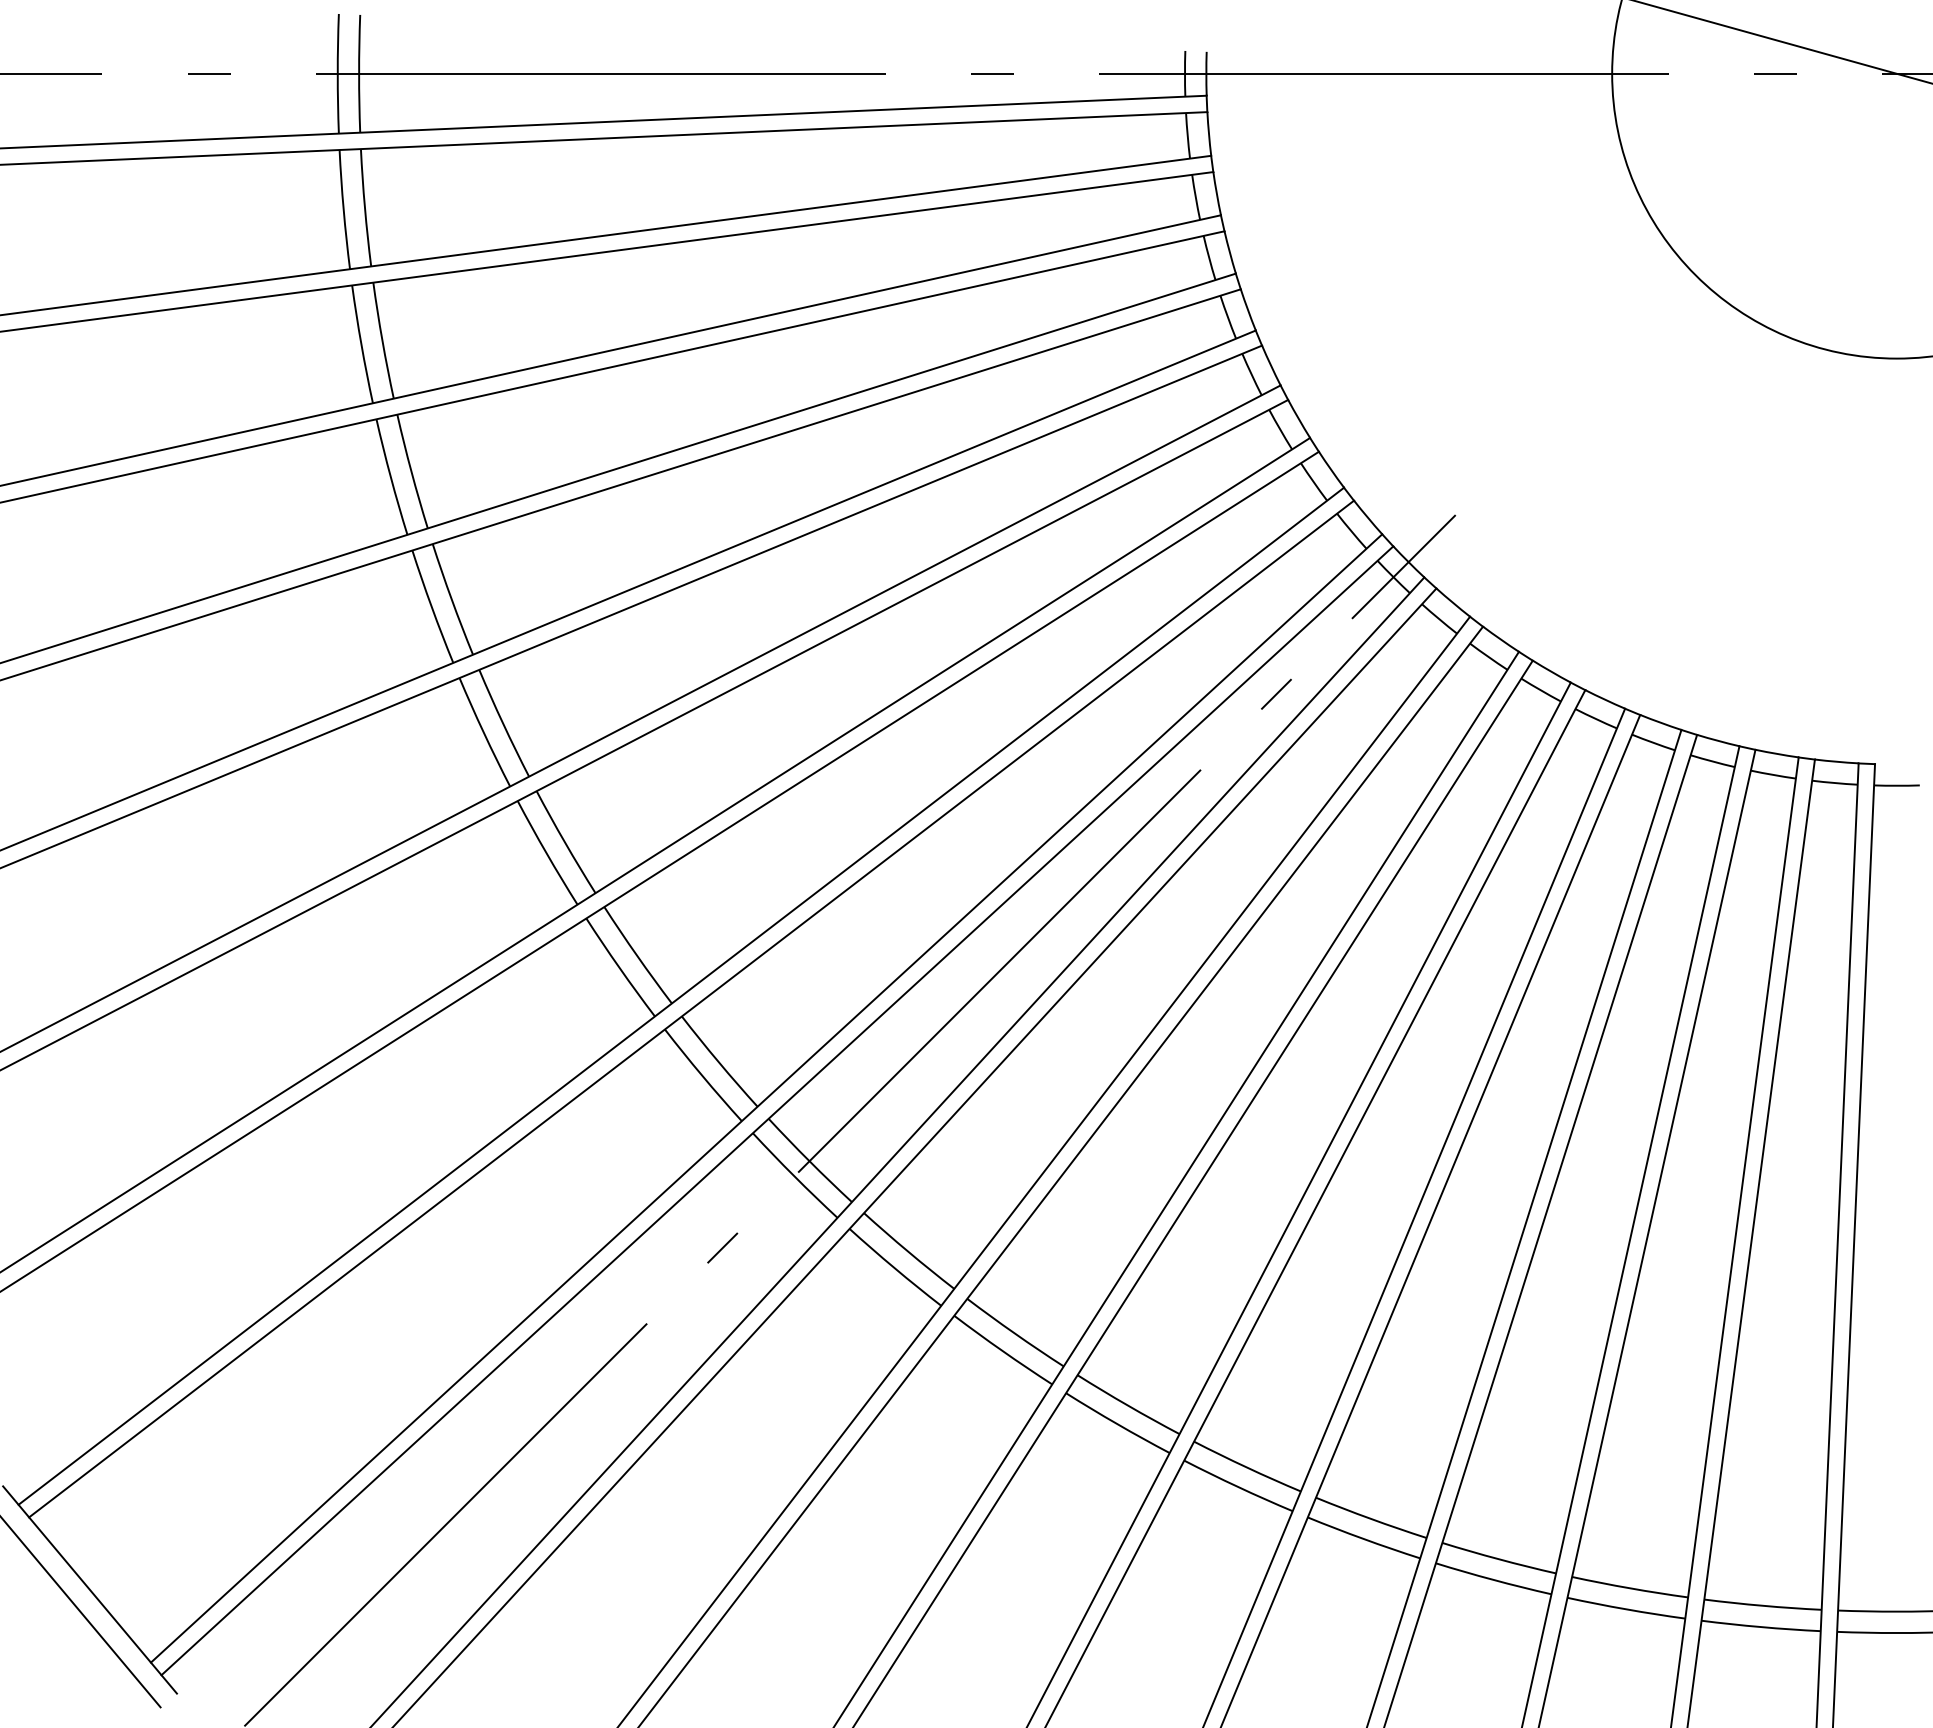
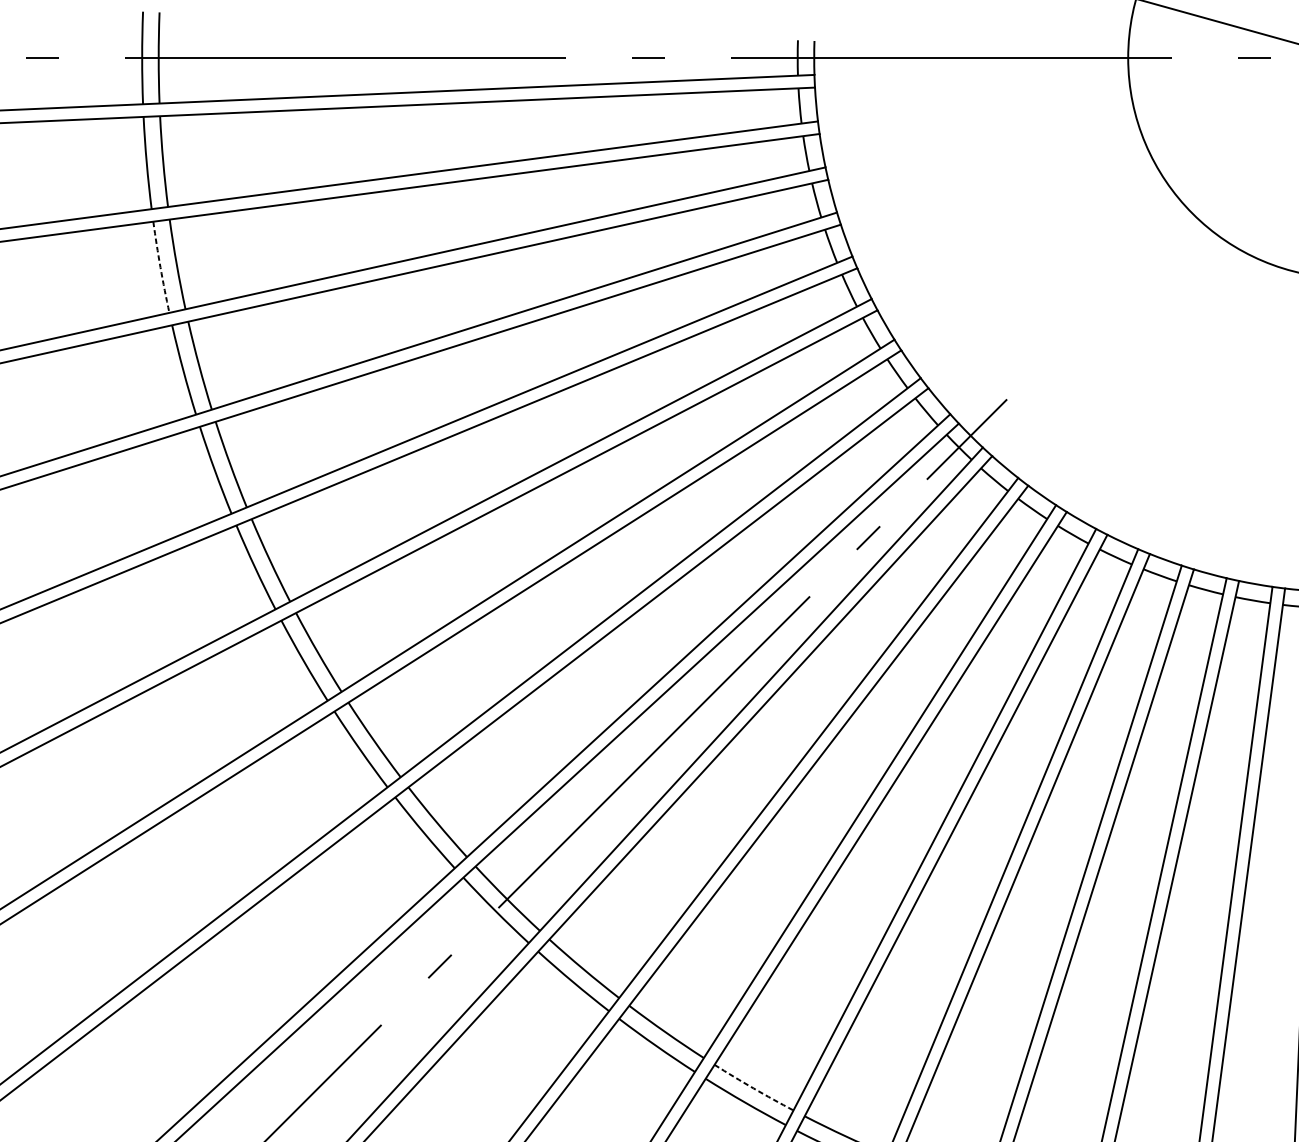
arc: (361, 344) -> (160, 267), solid -> dashed
arc: (1128, 1405) -> (753, 1088), solid -> dashed

